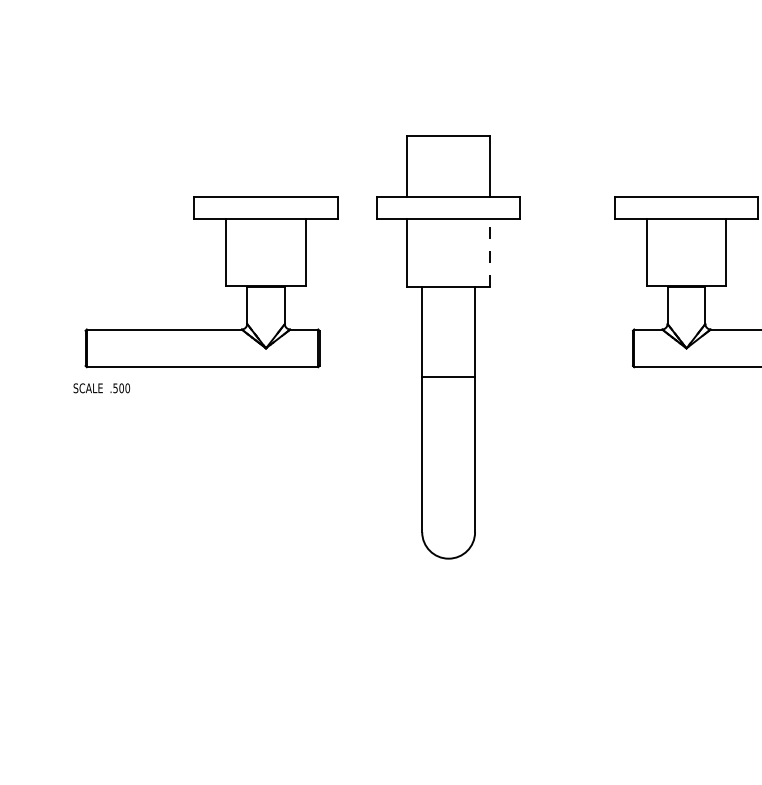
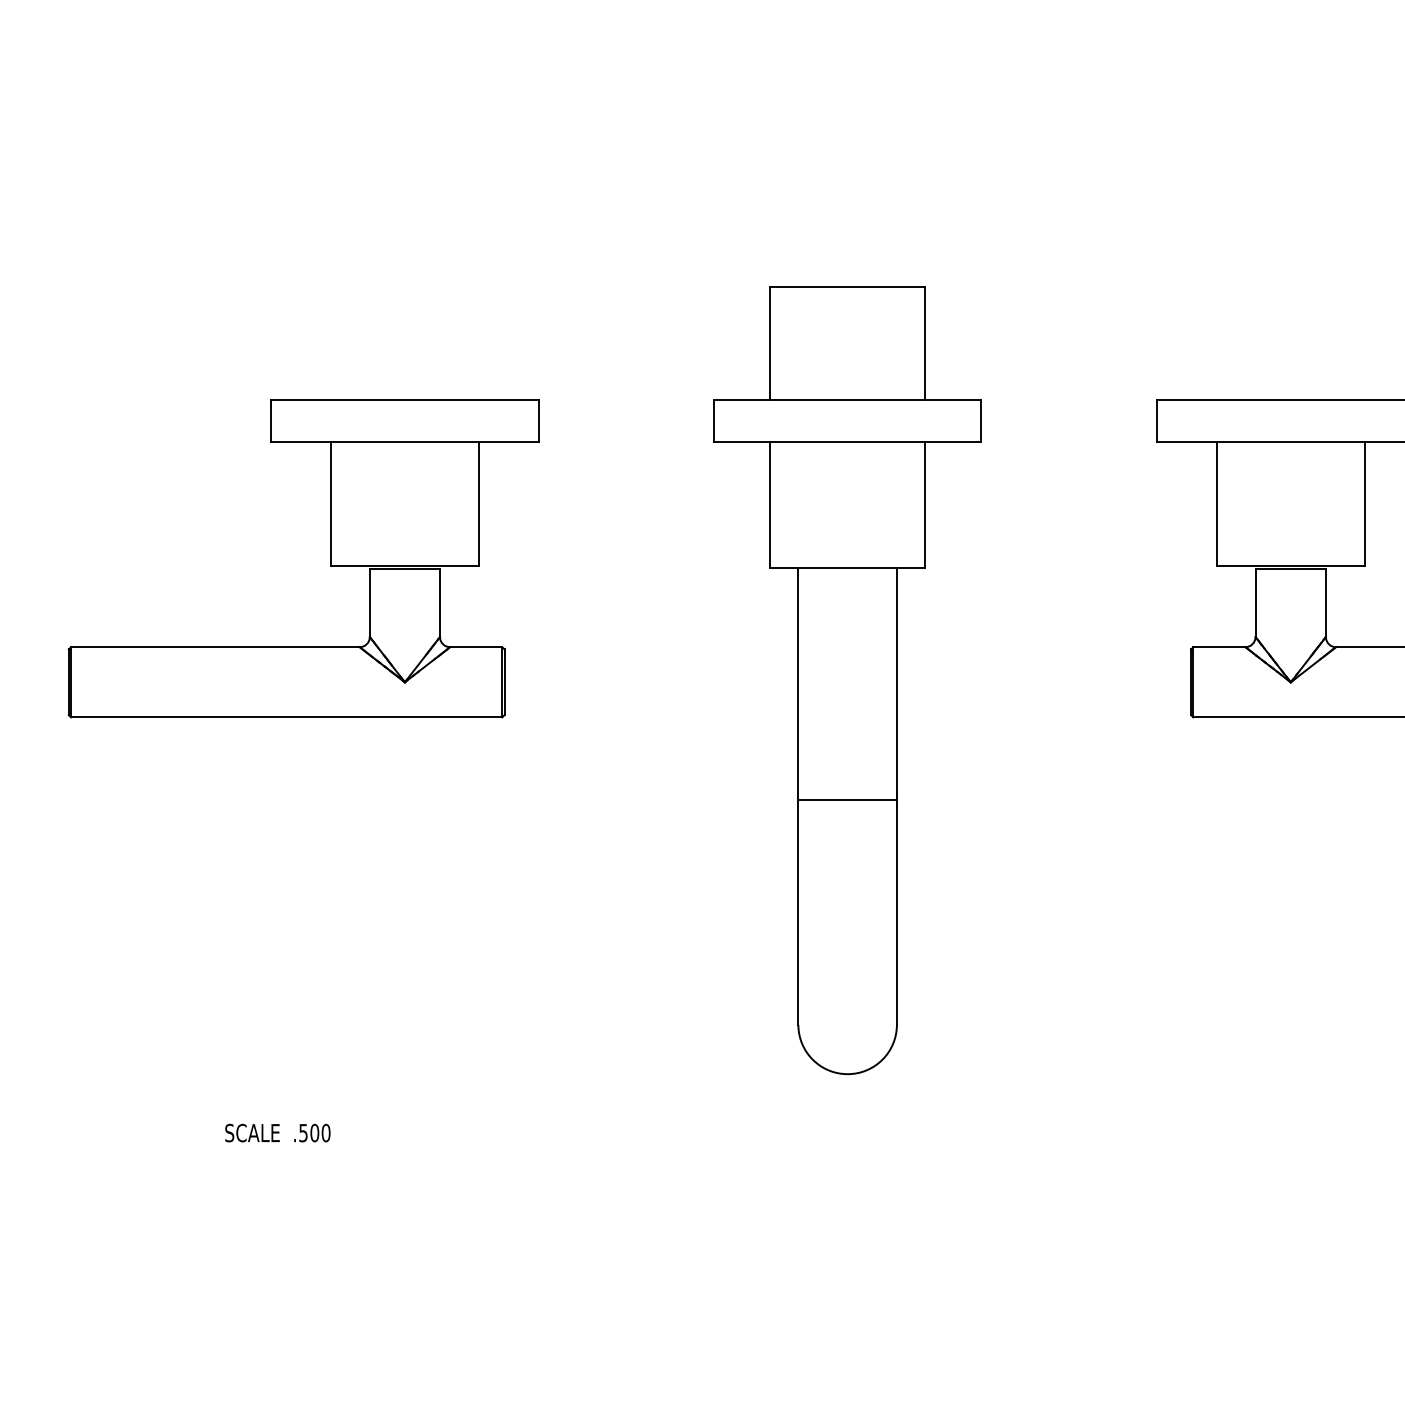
line: (490, 253) -> (925, 505), dashed -> solid
part: (225, 282) -> (329, 559), moved
line: (448, 377) -> (847, 799), moved
text: (101, 388) -> (277, 1133), moved

